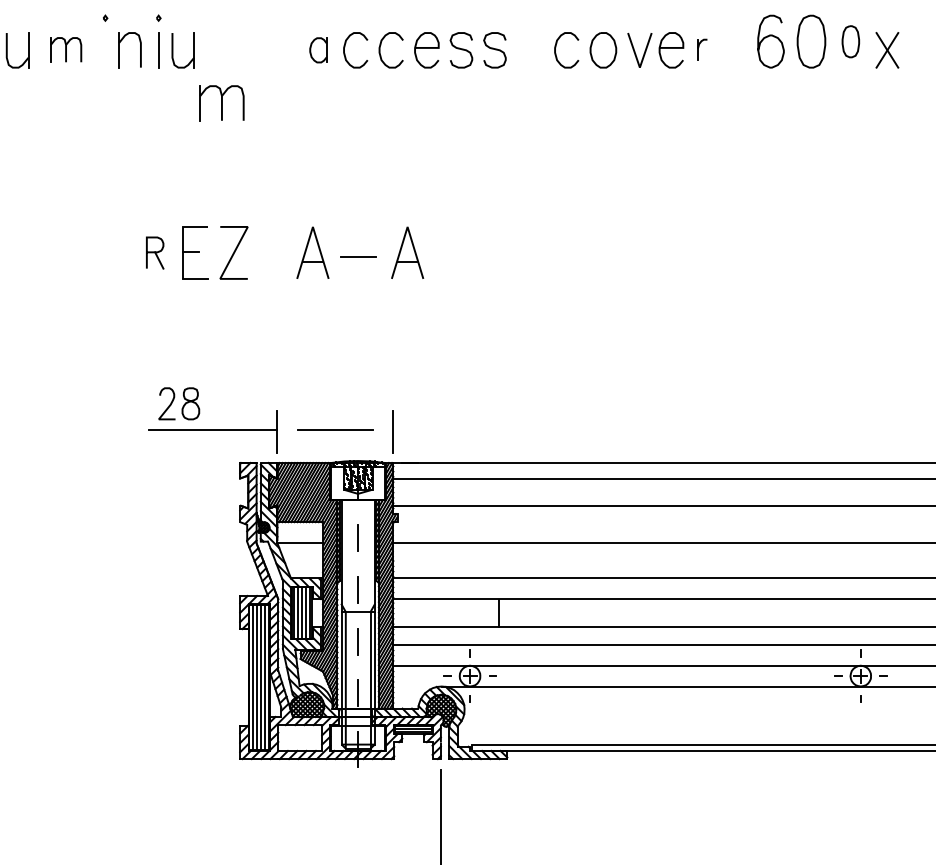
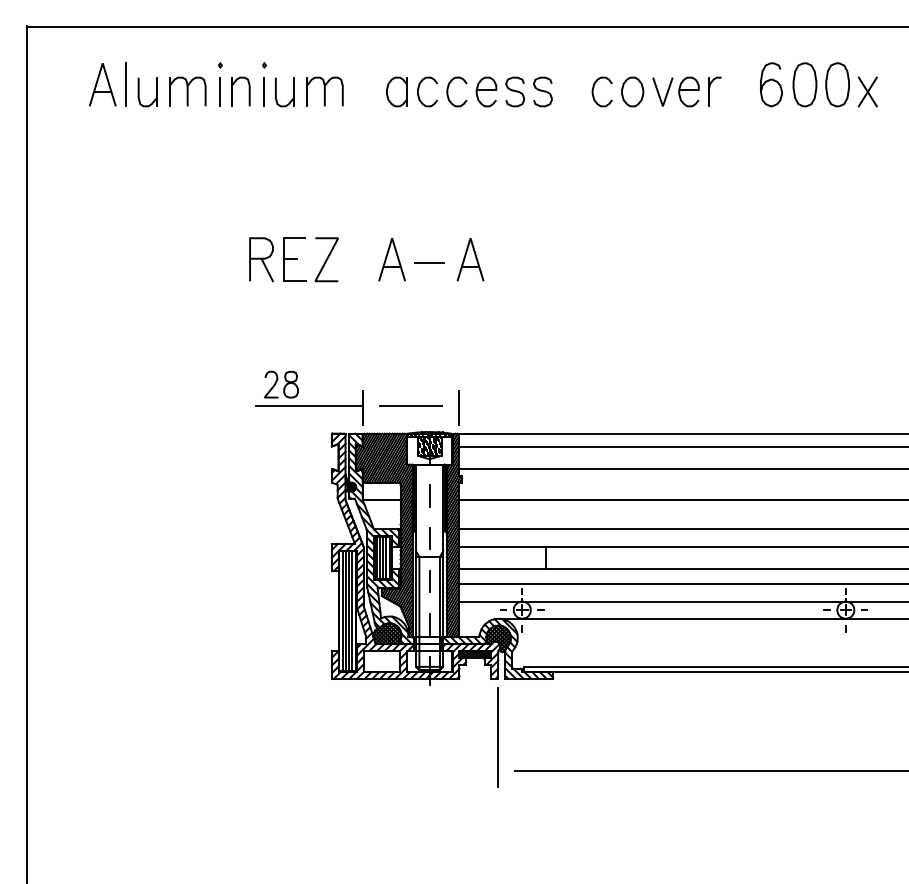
part: (850, 41) -> (837, 84), size x1.67
part: (65, 49) -> (187, 91), size x1.43
line: (105, 49) -> (220, 91), added
part: (318, 49) -> (396, 91), size x1.43
part: (702, 49) -> (714, 91), size x1.67
part: (221, 102) -> (324, 91), moved
part: (155, 252) -> (261, 259), size x1.67

